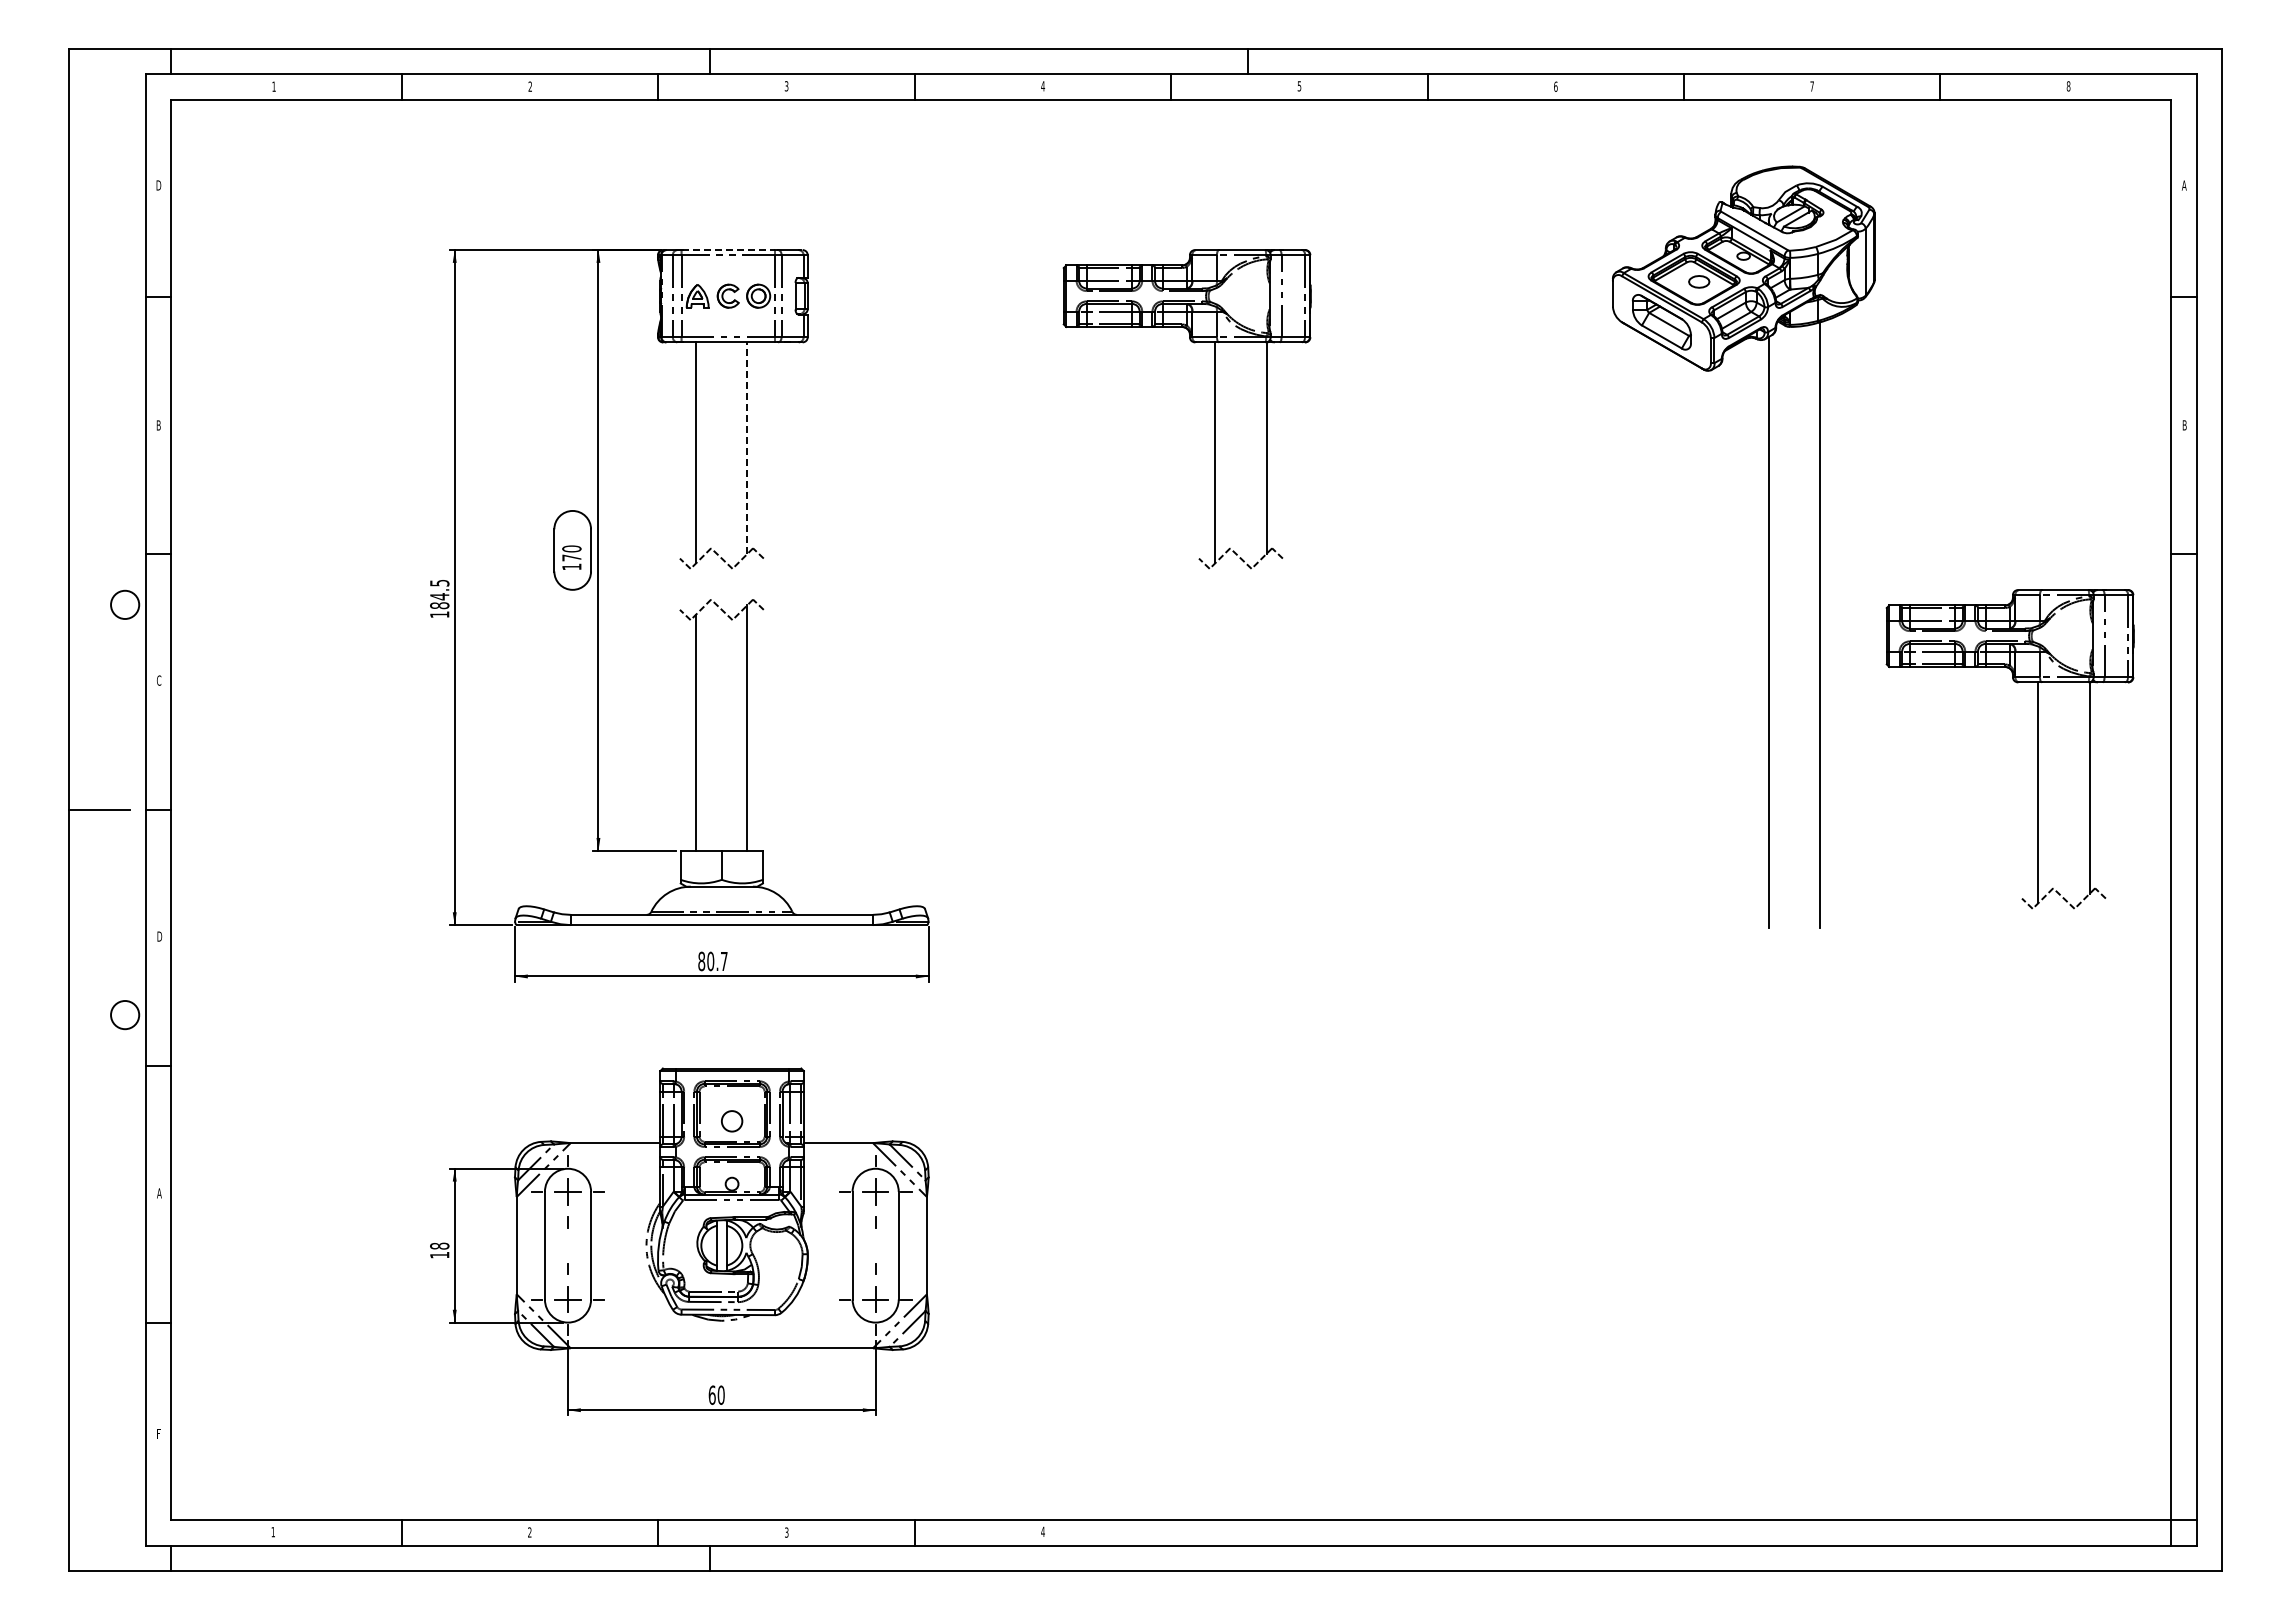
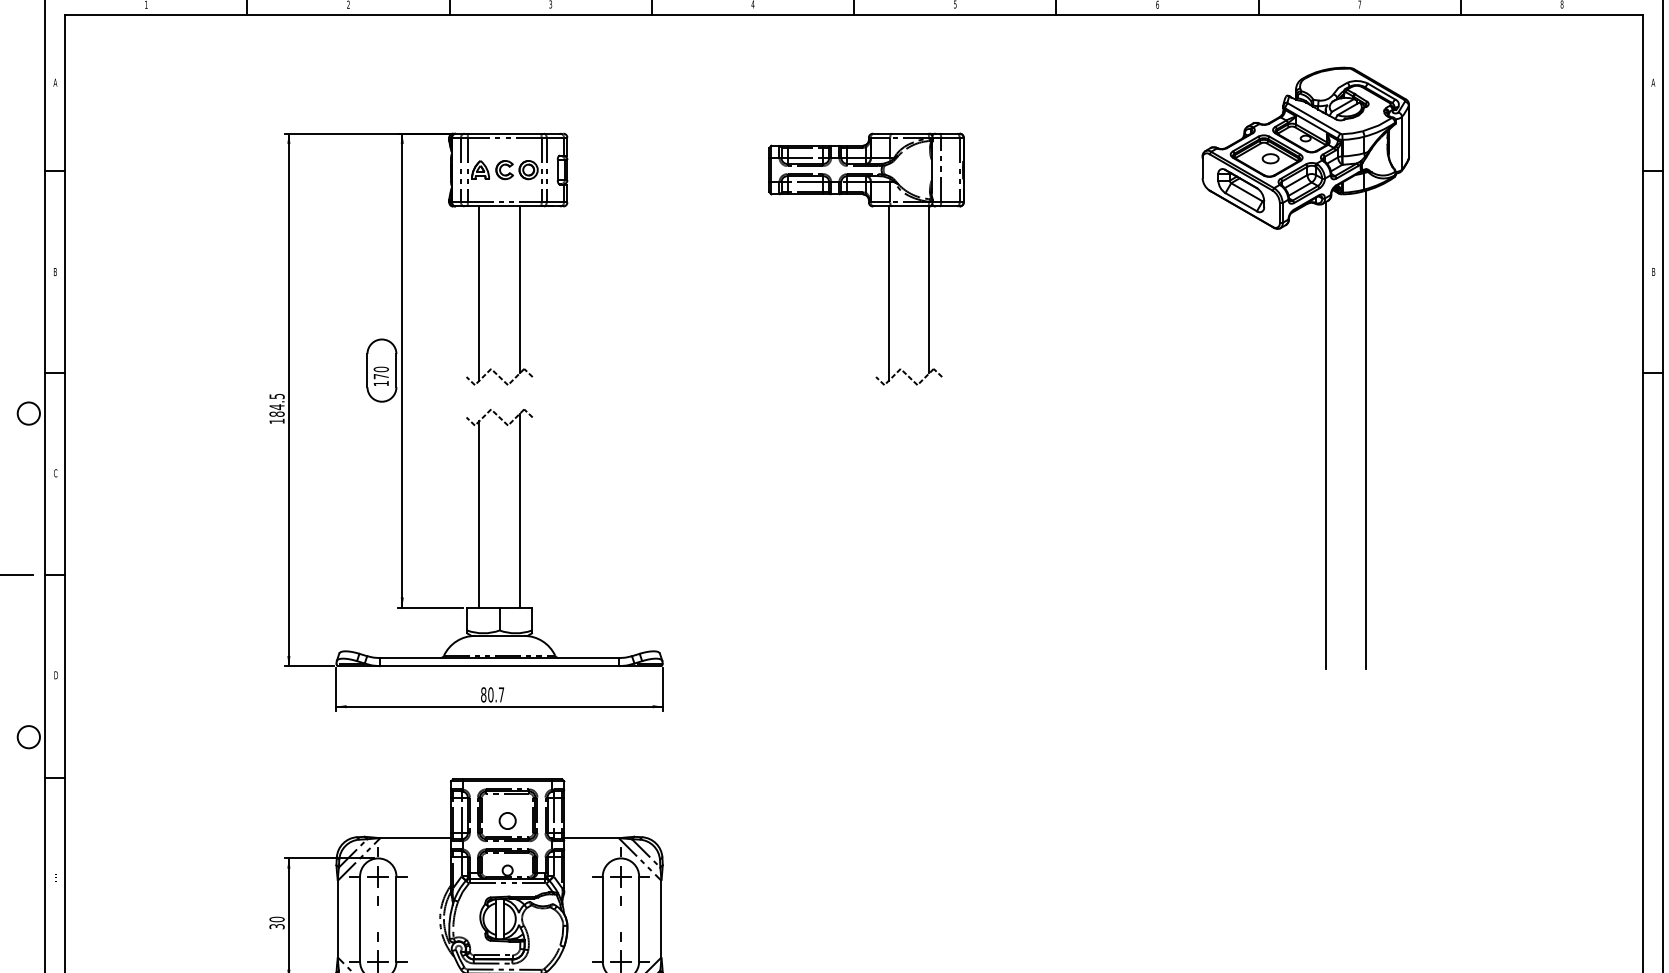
text: (158, 185) -> (55, 82), D -> A
line: (728, 250) -> (504, 134), dashed -> solid
line: (747, 448) -> (519, 290), dashed -> solid
part: (2037, 749) -> (1537, 527), removed
text: (159, 1193) -> (55, 877), A -> E
text: (439, 1250) -> (276, 922), 18 -> 30

